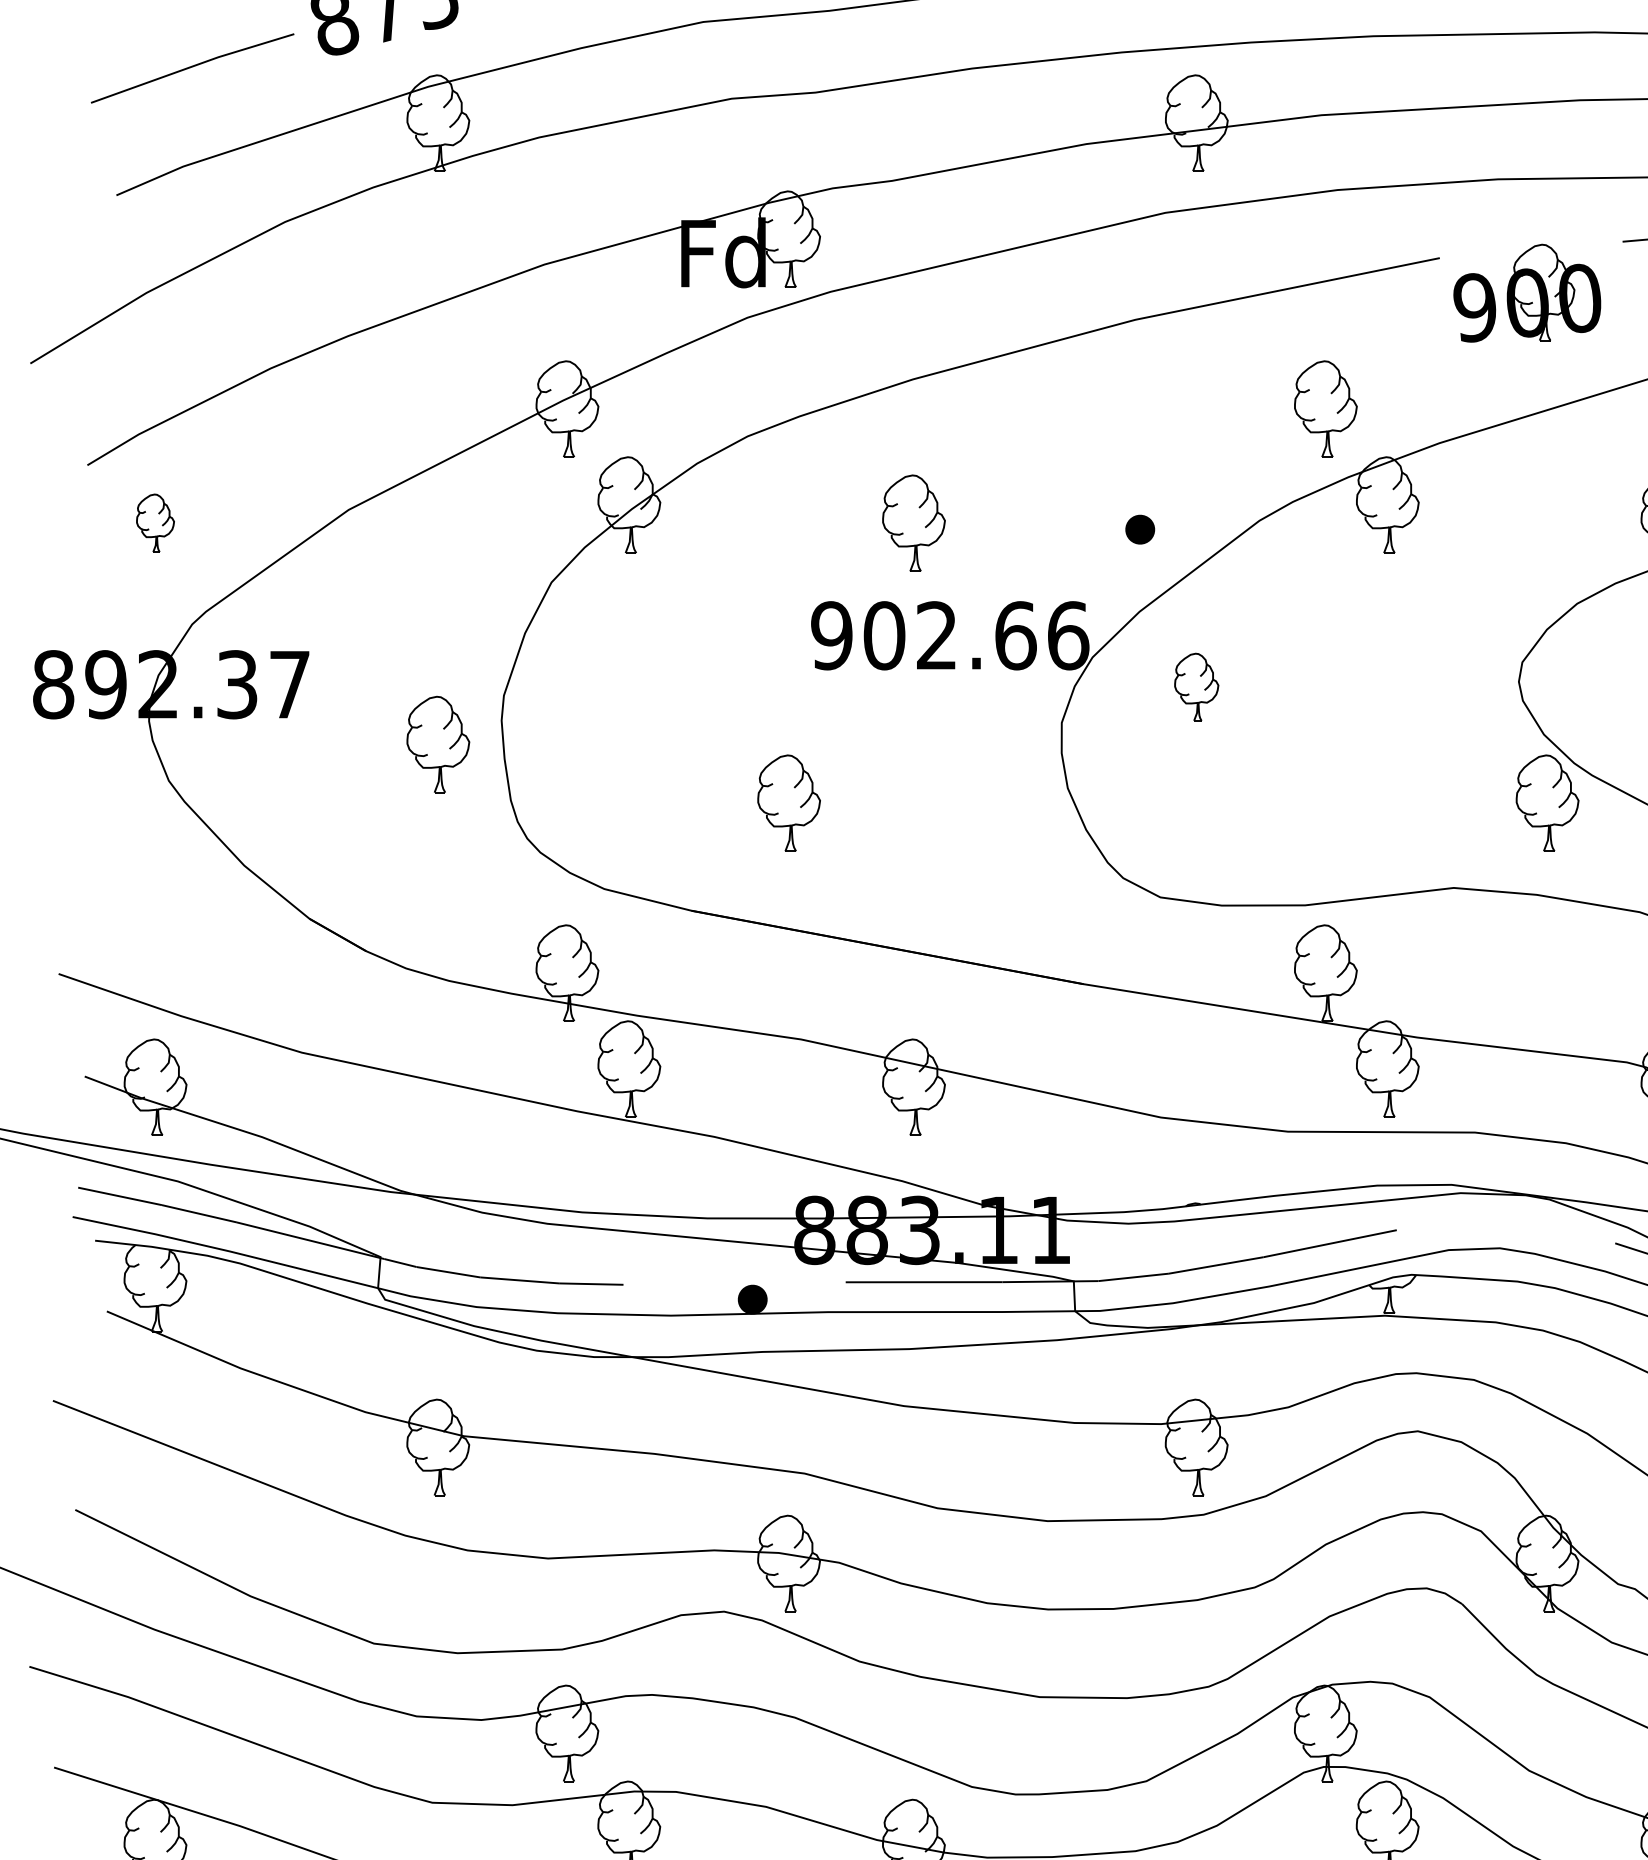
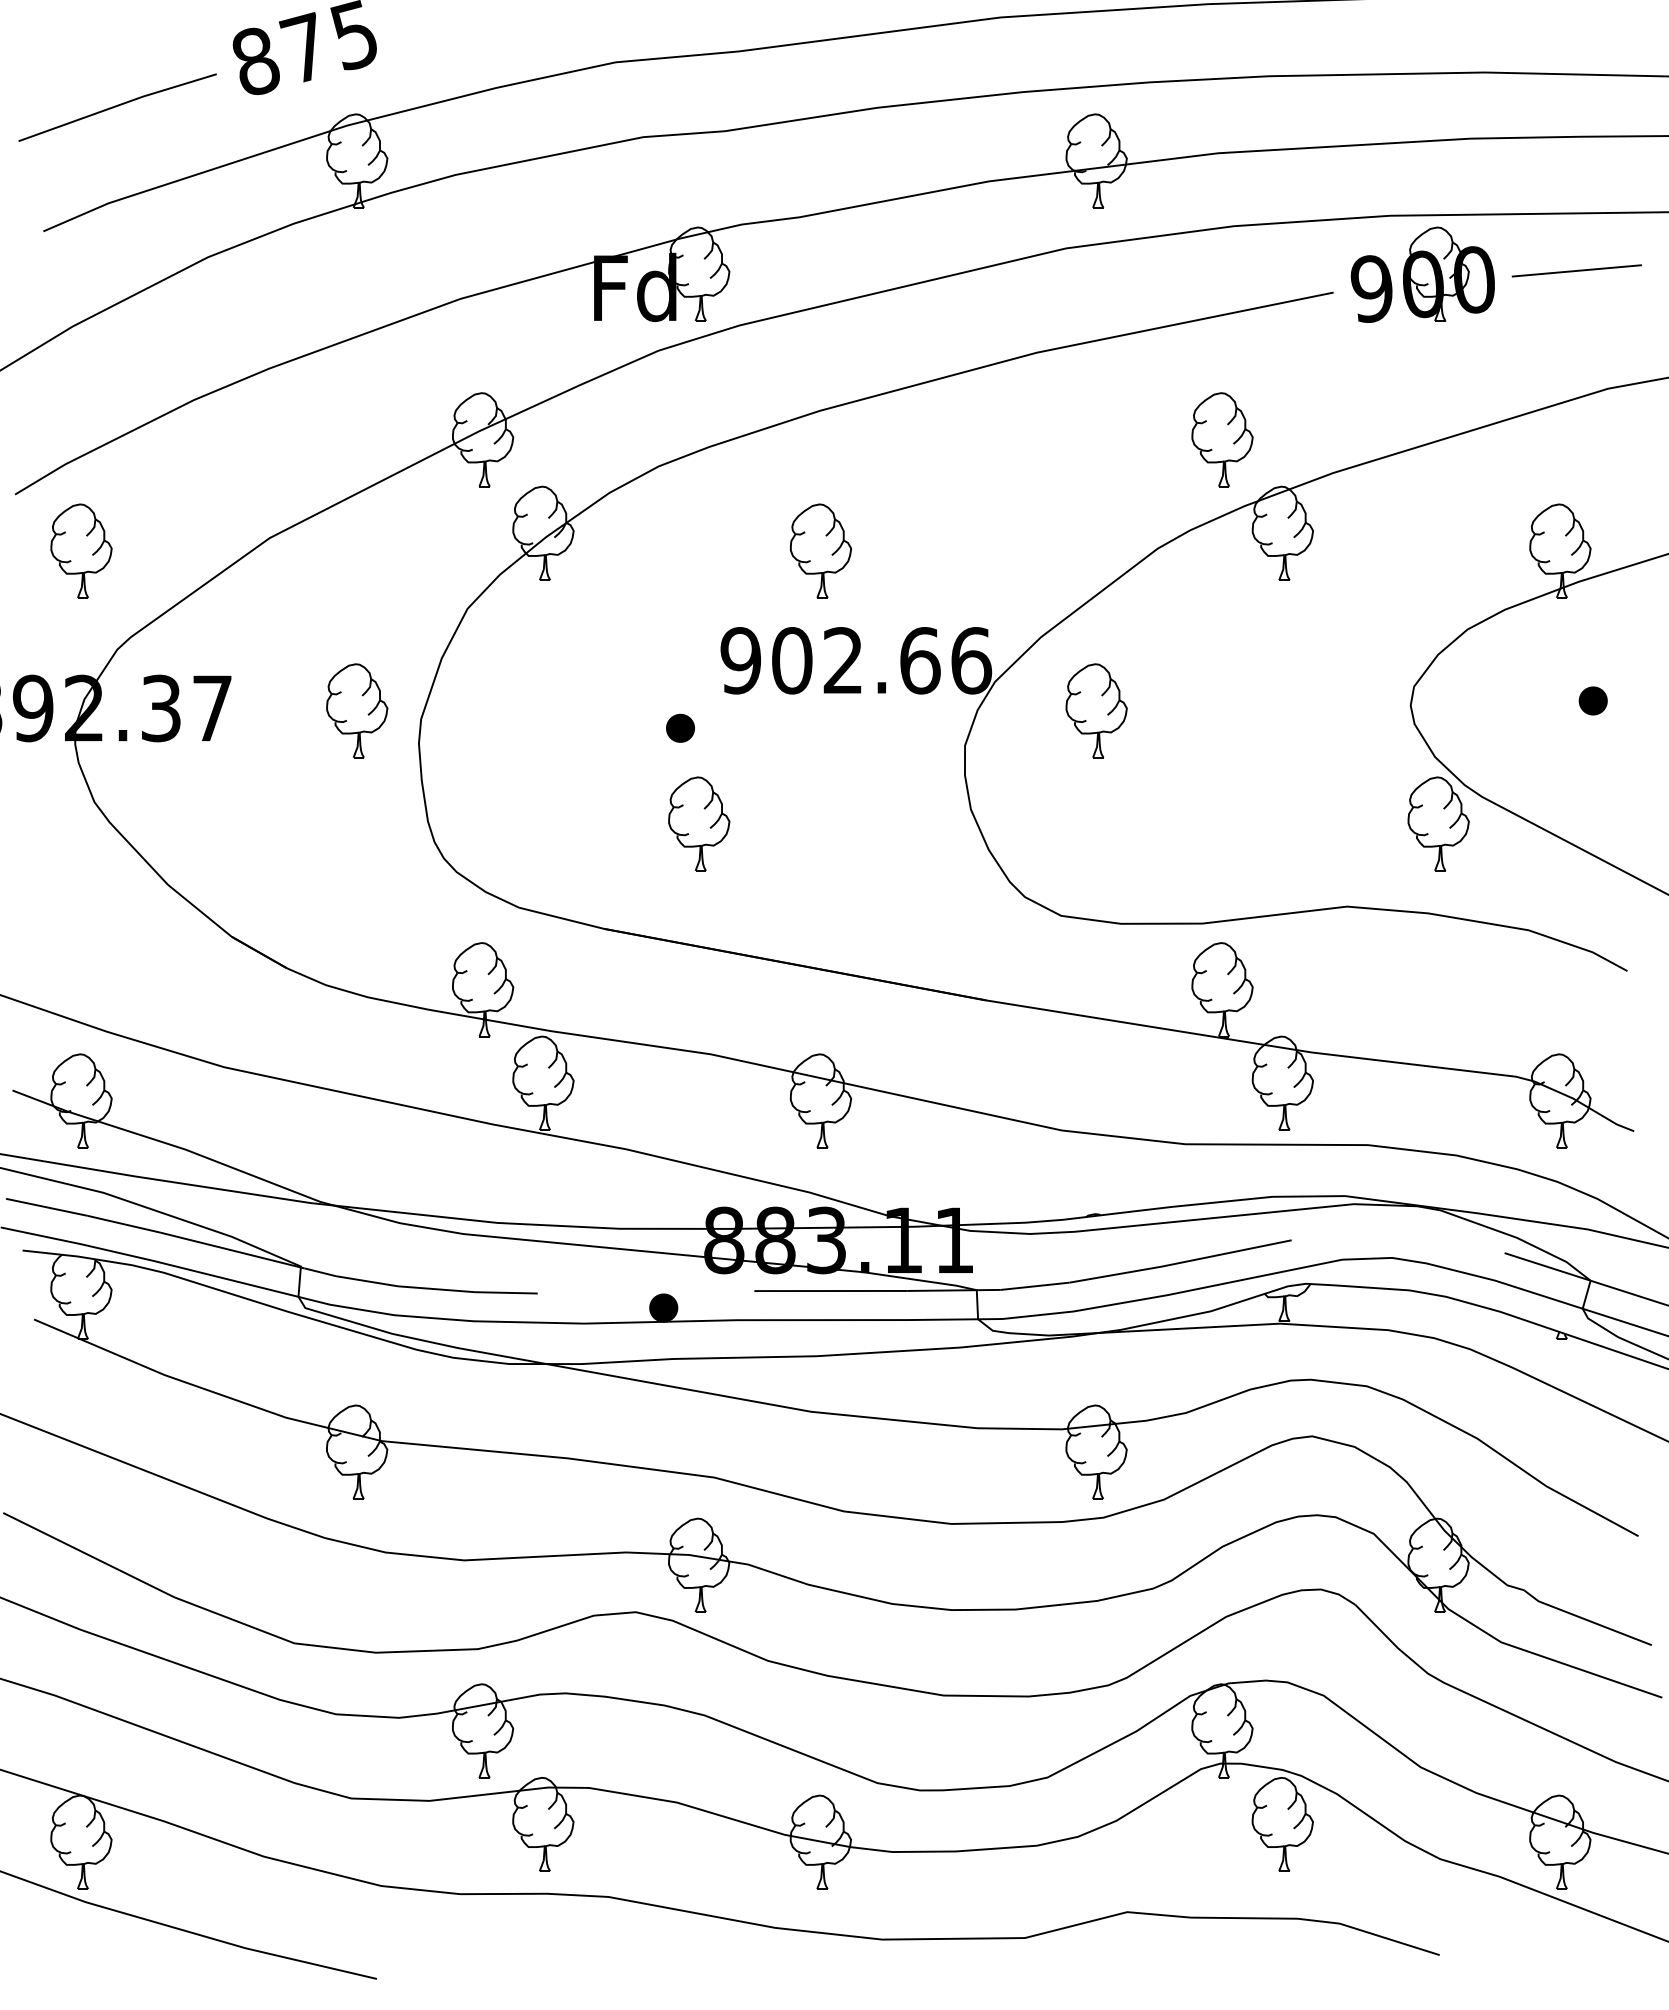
part: (1526, 292) -> (1422, 274), moved
part: (155, 522) -> (81, 550), size x1.67
part: (1140, 528) -> (680, 727), moved
part: (1196, 686) -> (1096, 710), size x1.43
part: (438, 744) -> (357, 710), moved

